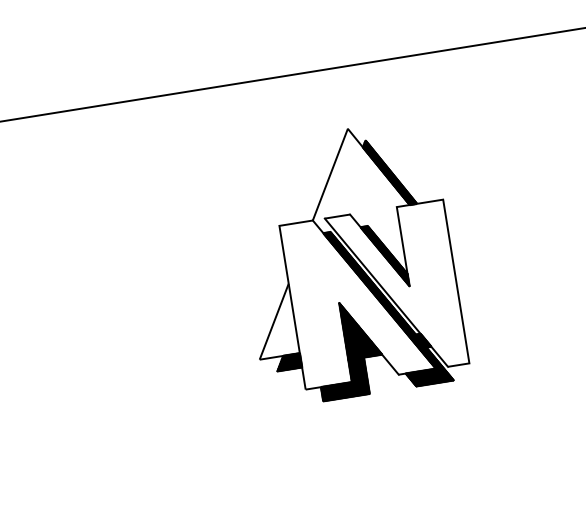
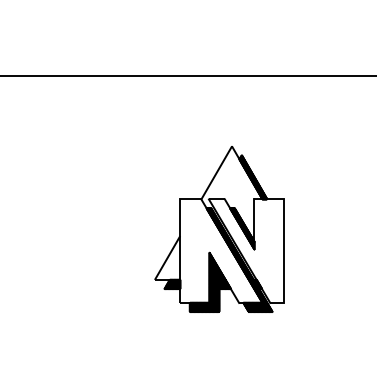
part: (349, 263) -> (219, 229), moved

